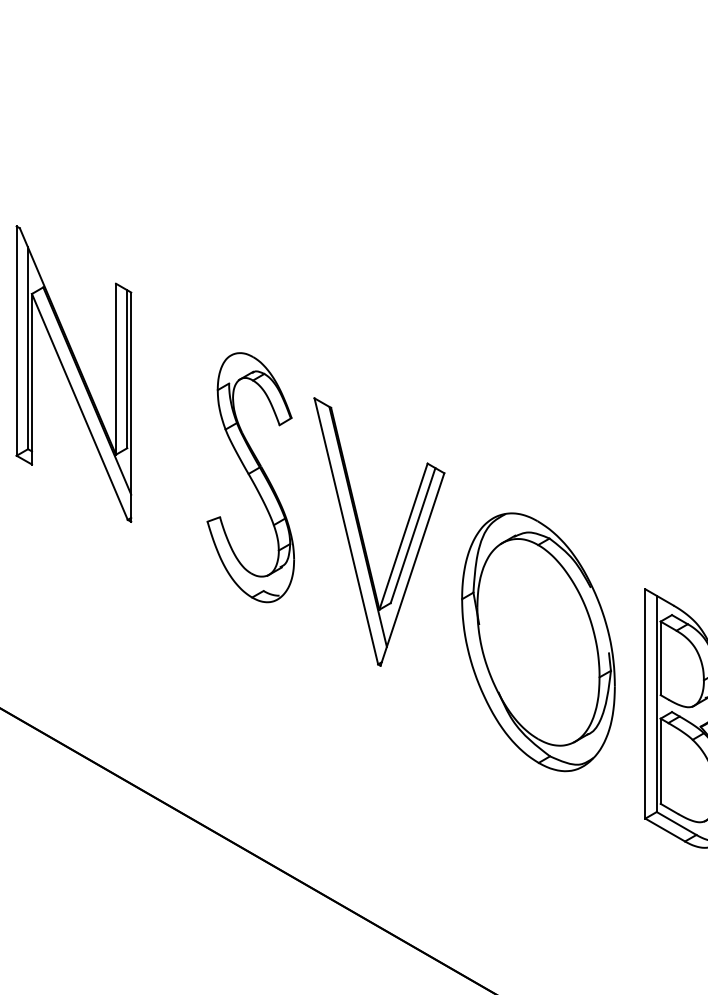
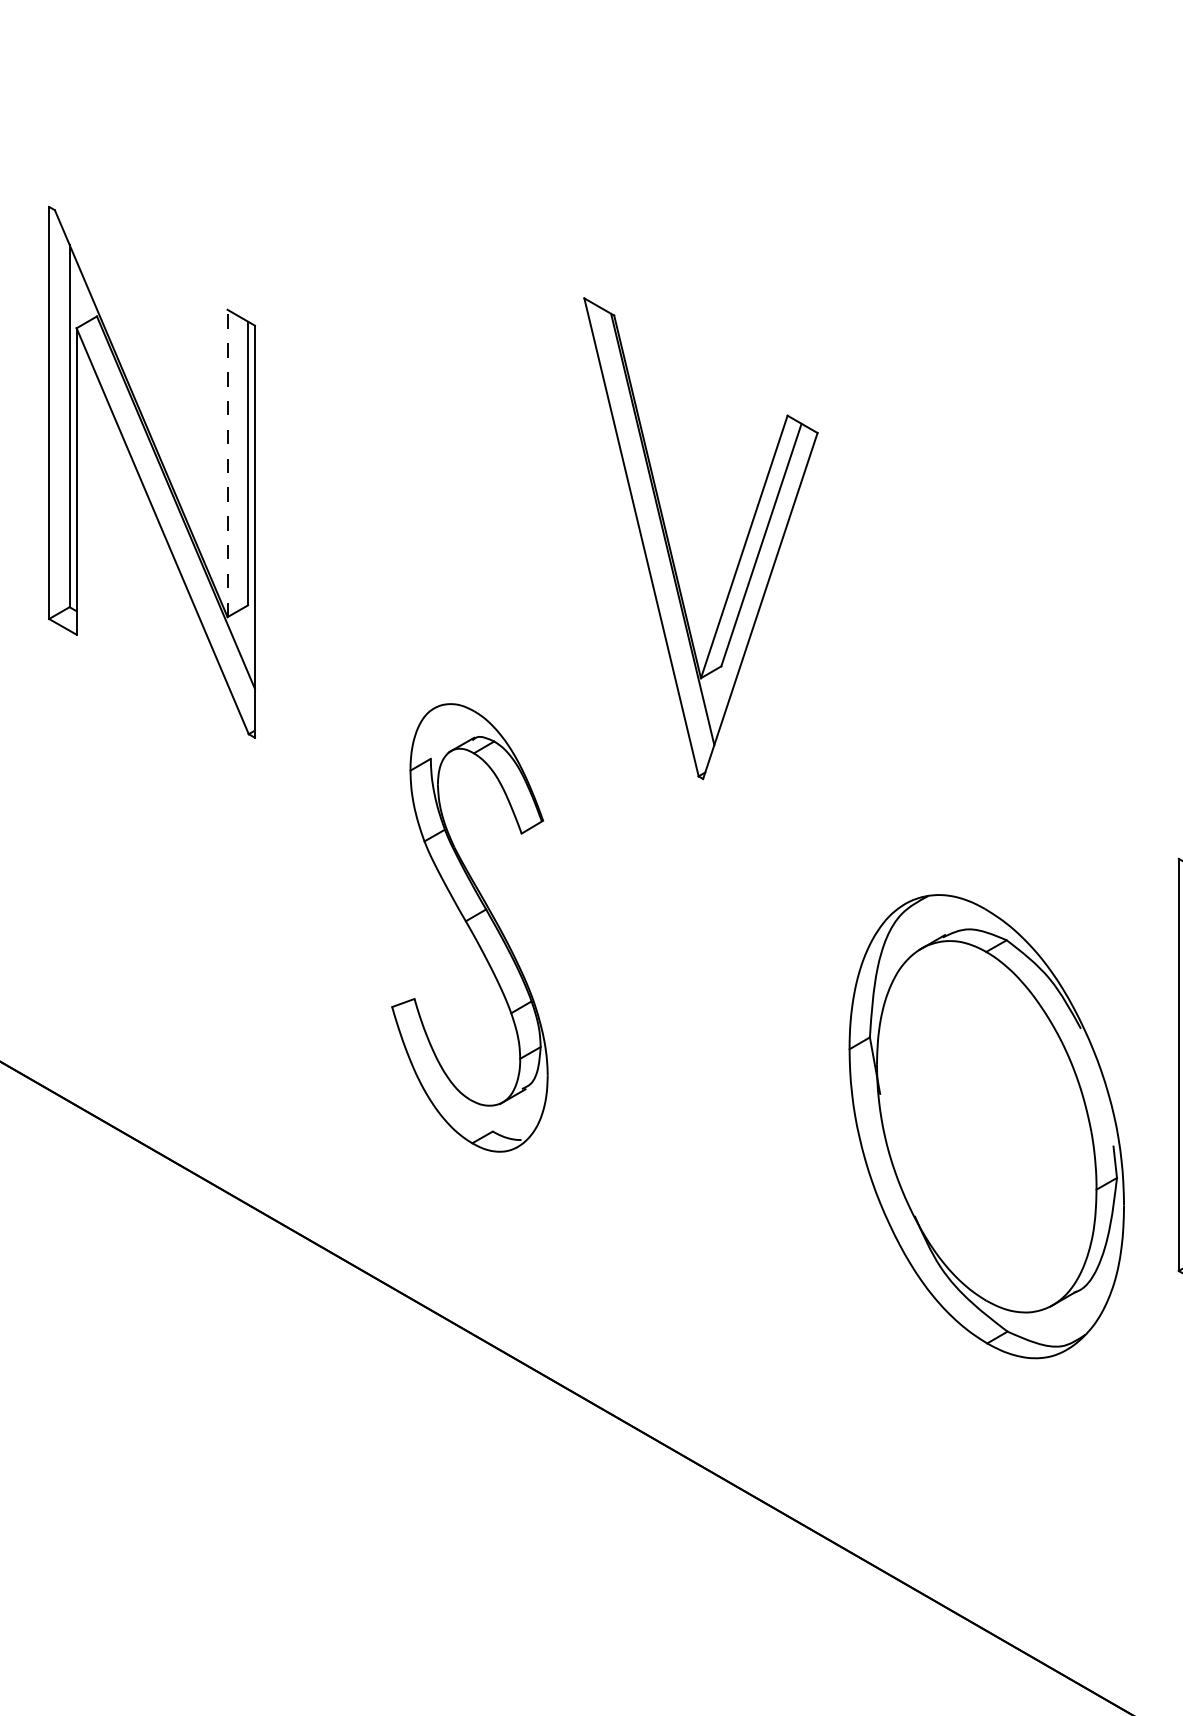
line: (115, 369) -> (226, 463), solid -> dashed
part: (250, 477) -> (469, 927), moved
part: (363, 537) -> (672, 548), moved
part: (538, 642) -> (986, 1127), moved

